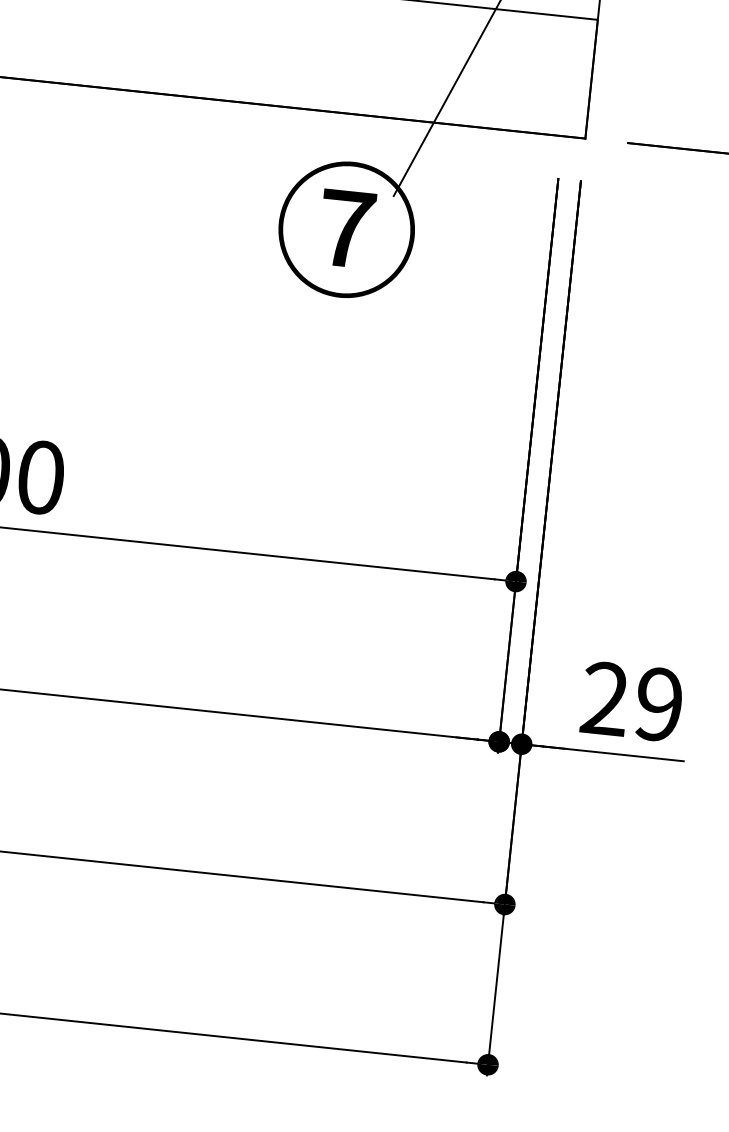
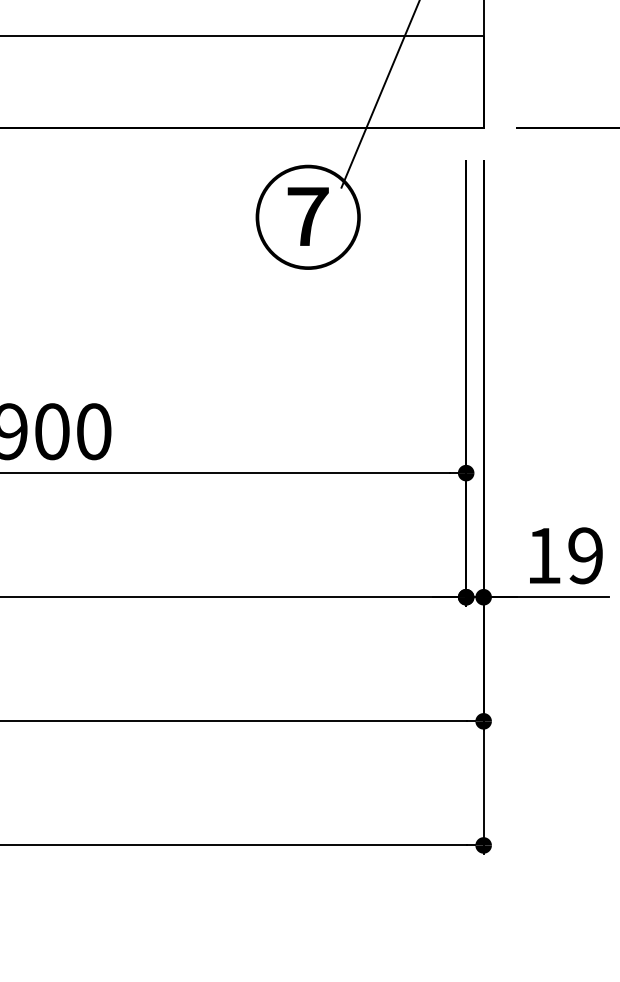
text: (604, 698) -> (543, 555), 29 -> 19

